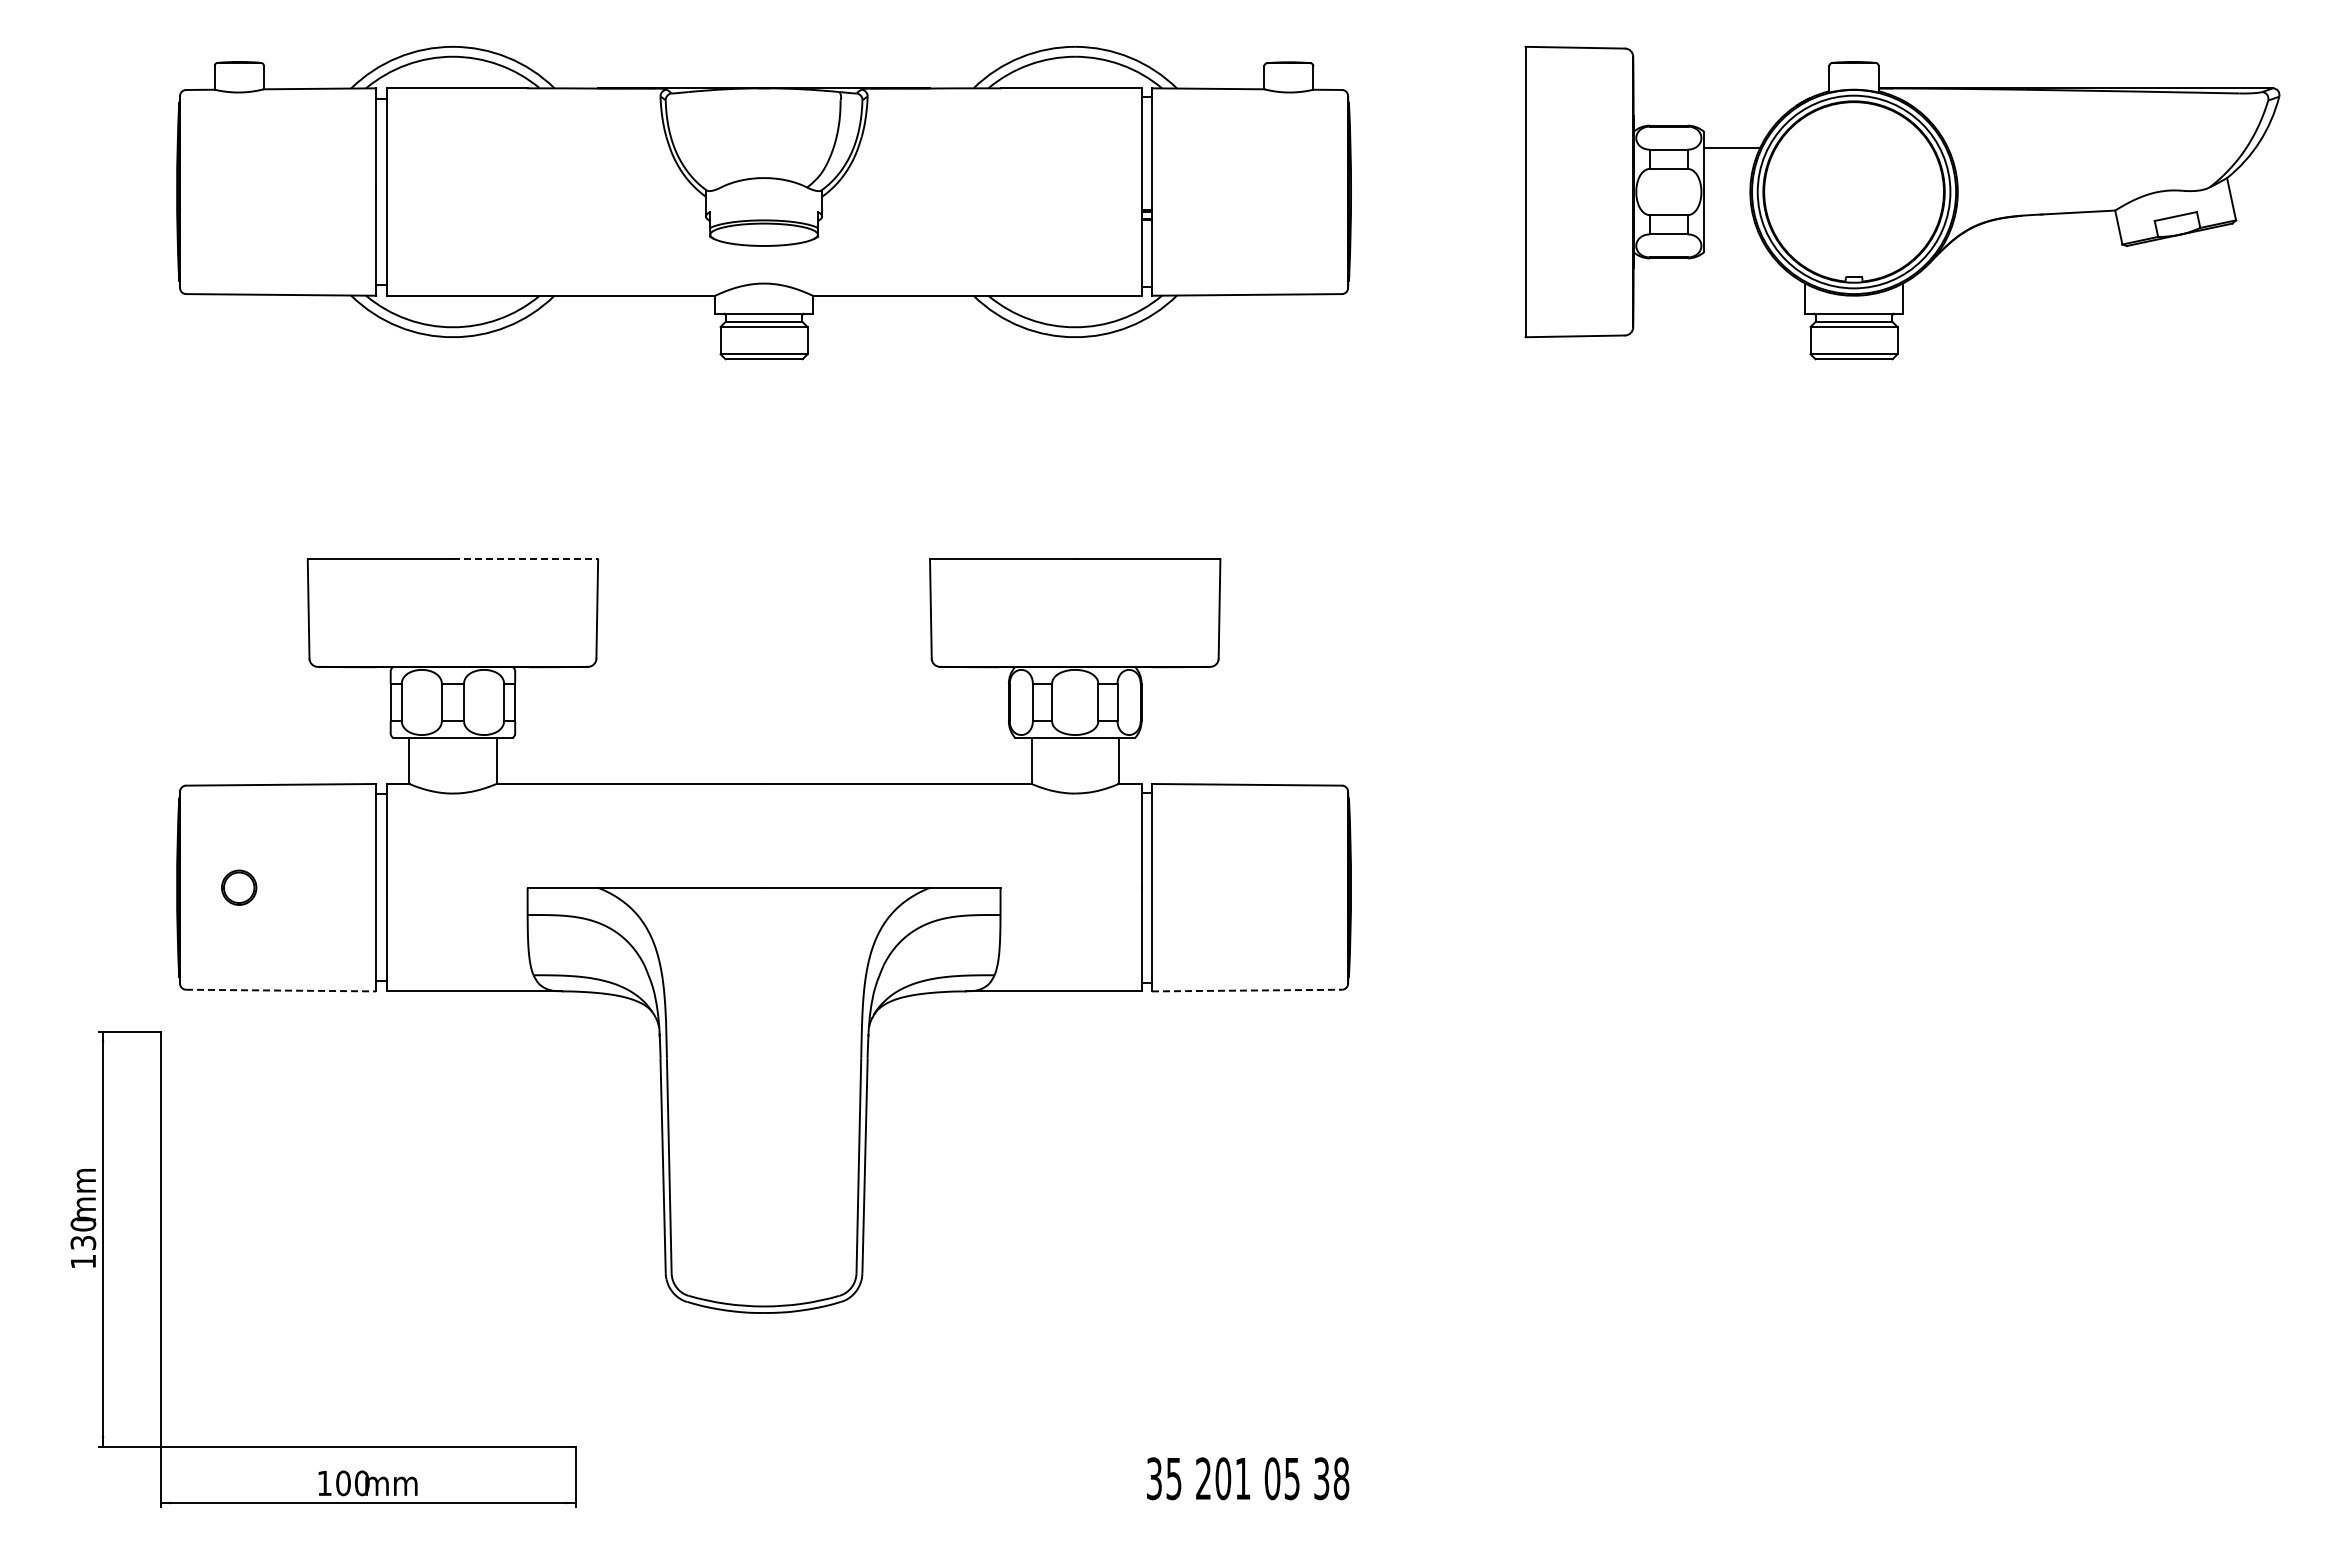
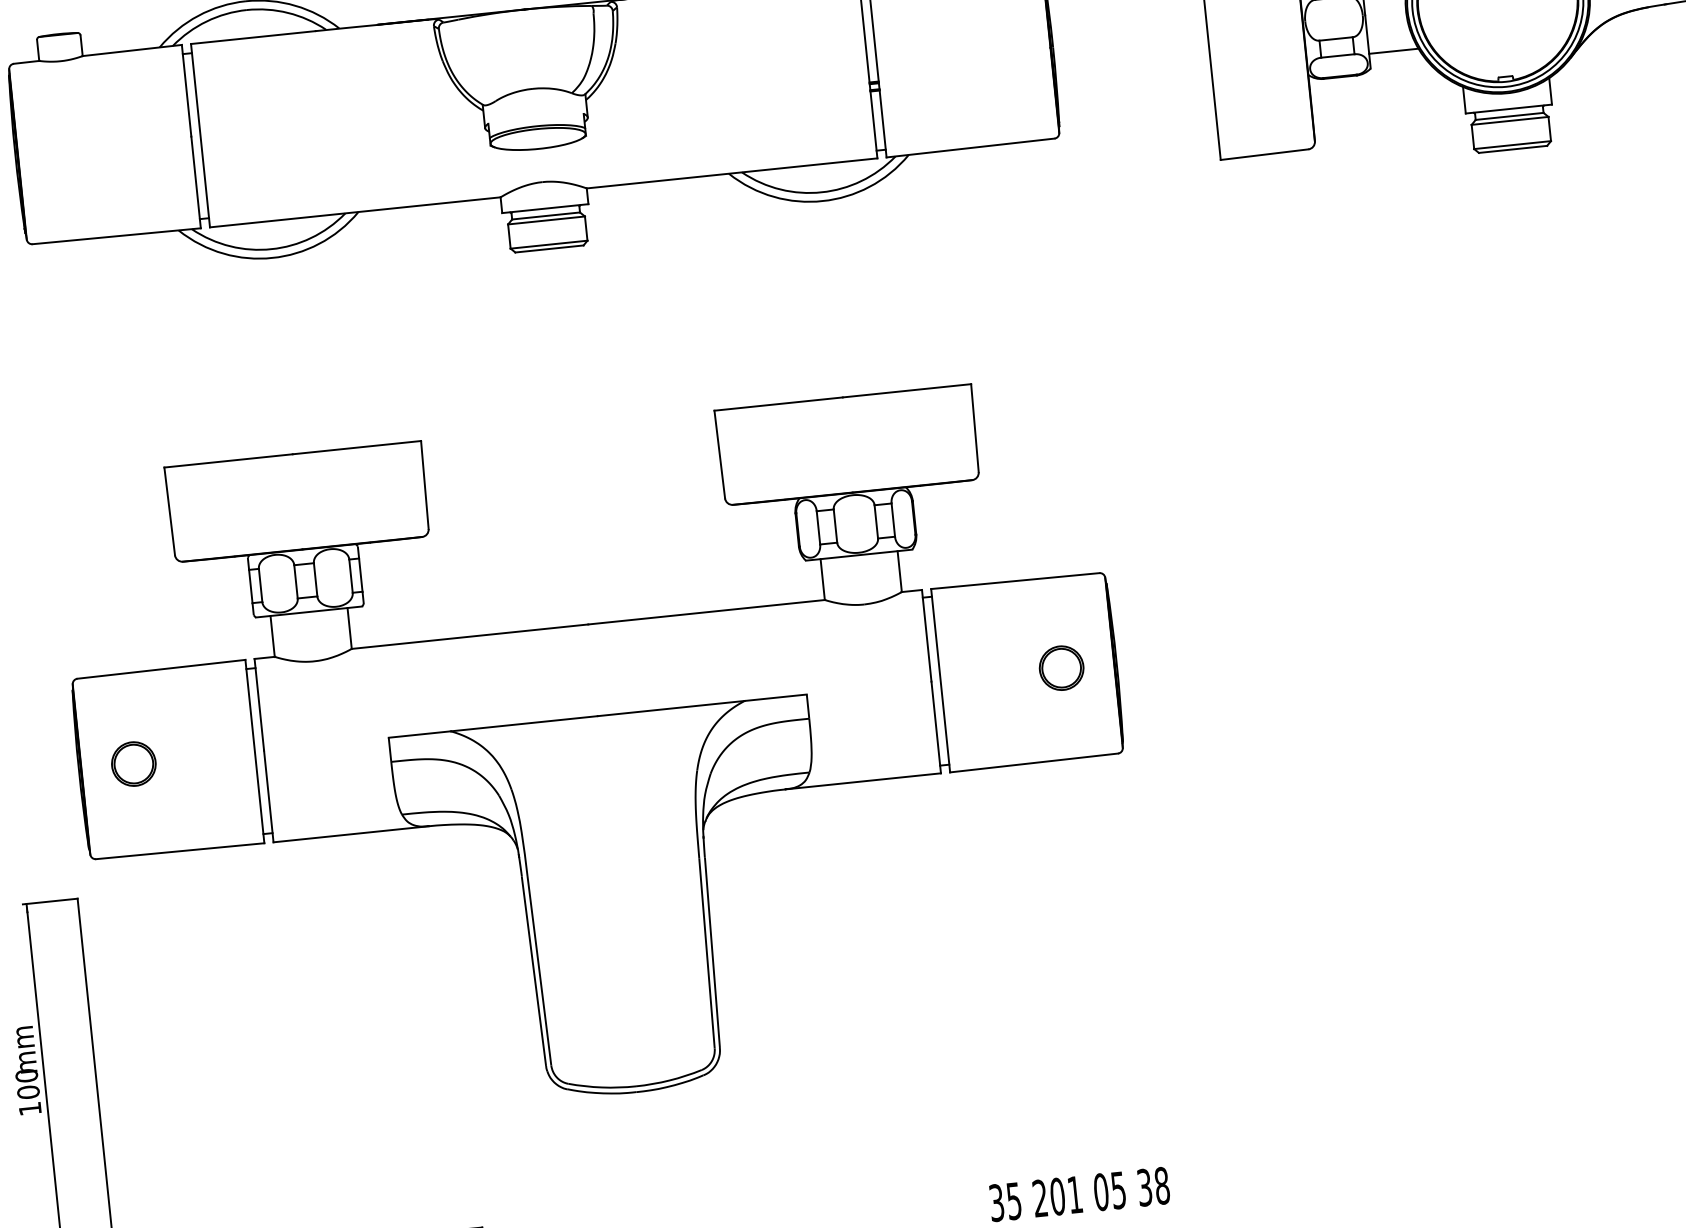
line: (1731, 235) -> (1393, 51), added
line: (525, 559) -> (356, 447), dashed -> solid
part: (238, 887) -> (133, 763), size x1.43
part: (1288, 887) -> (1061, 668), added
line: (281, 990) -> (180, 851), dashed -> solid
line: (1247, 990) -> (1034, 762), dashed -> solid
text: (83, 1242) -> (28, 1091), 130 -> 100

